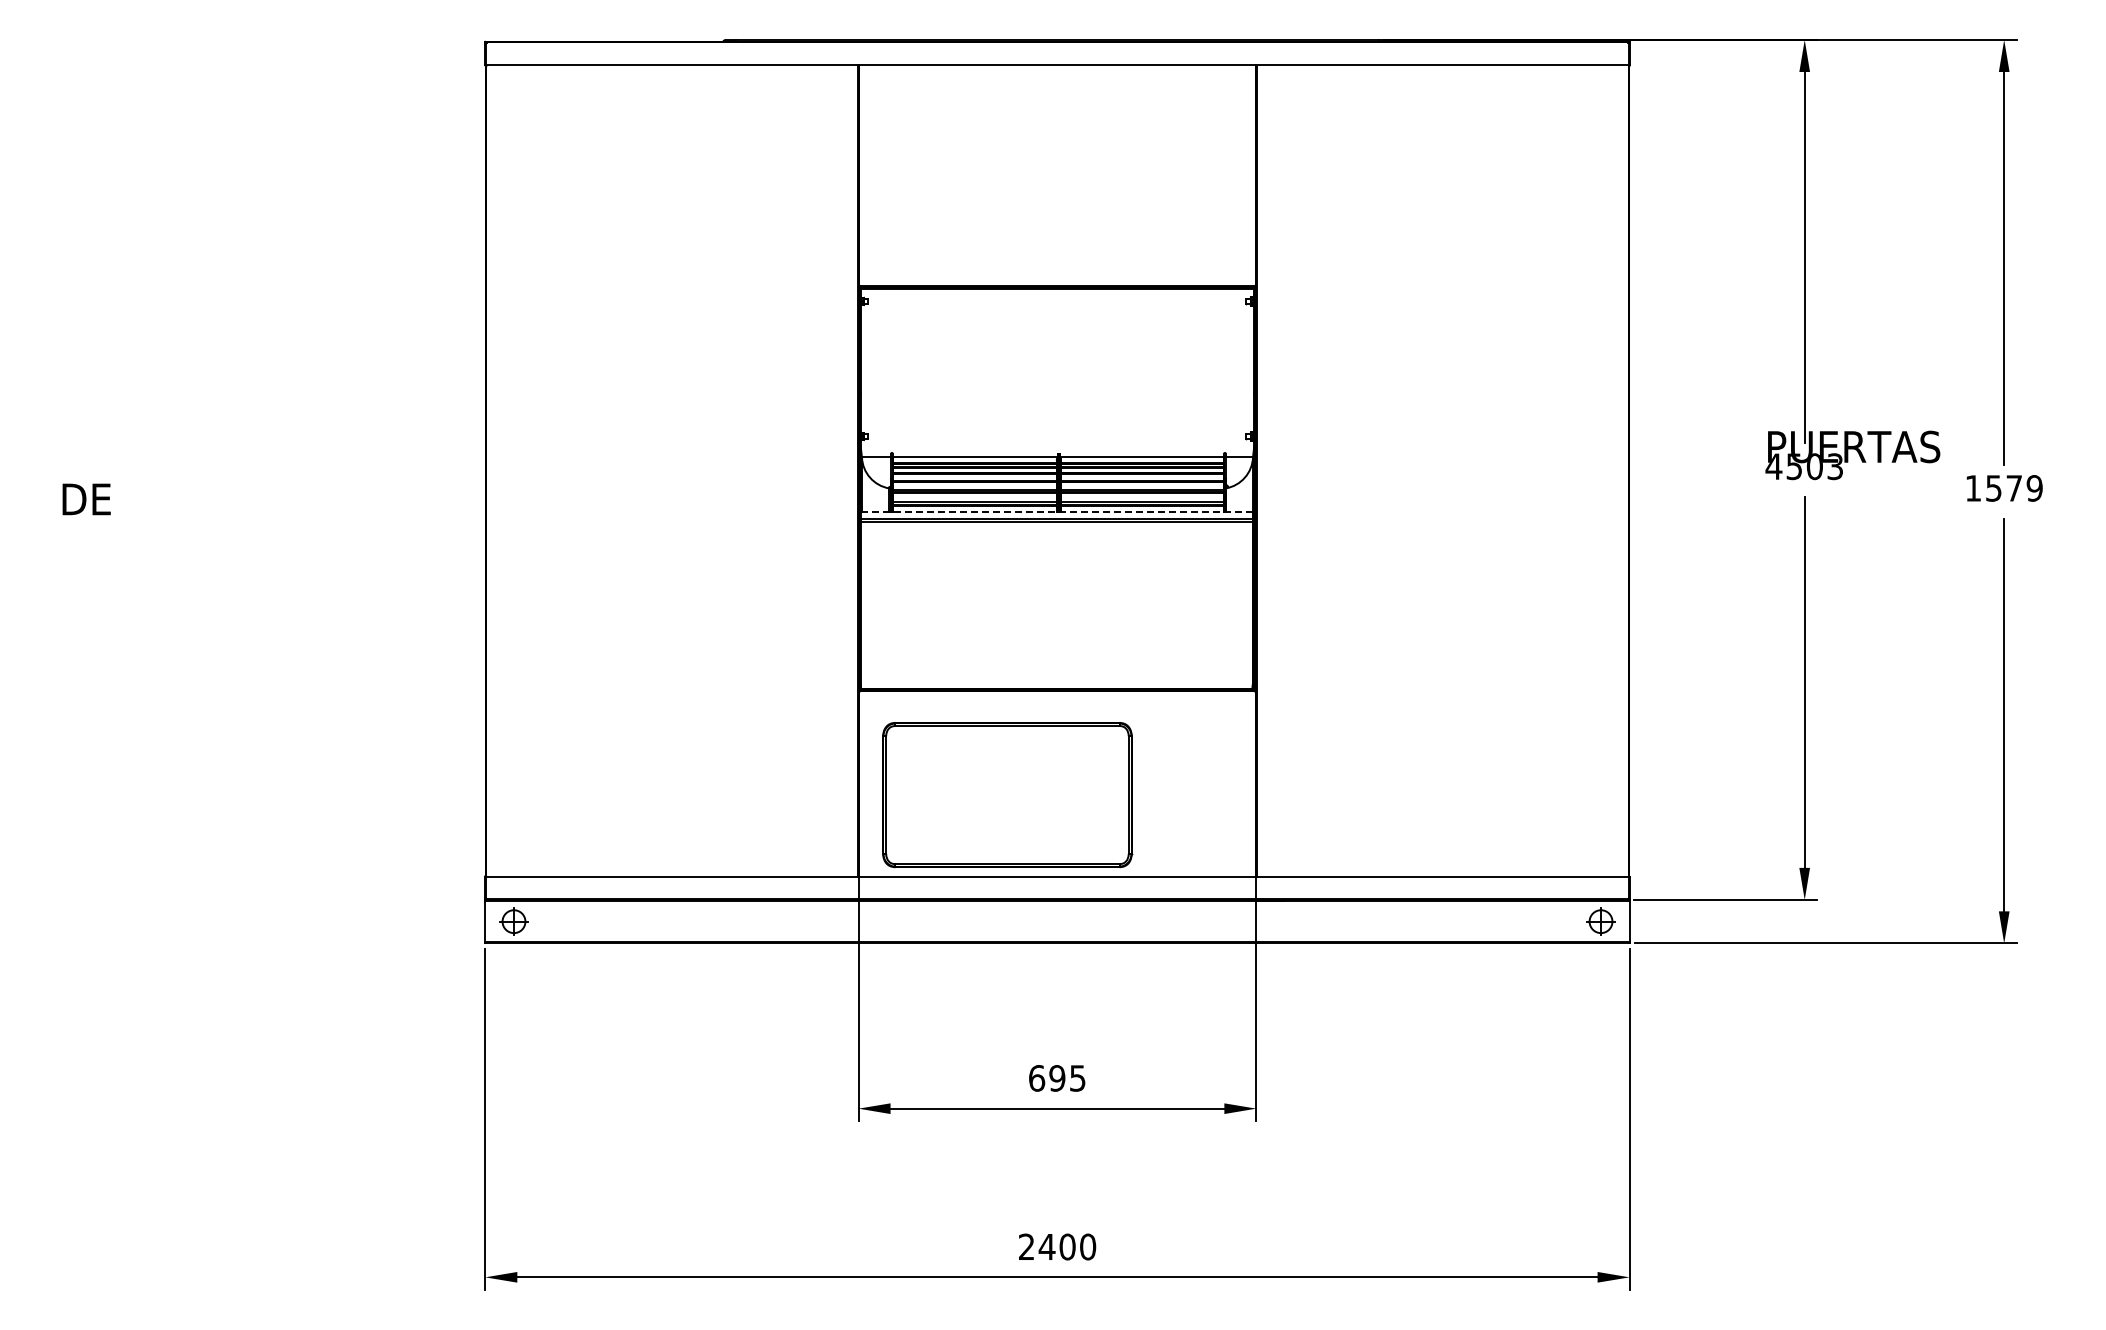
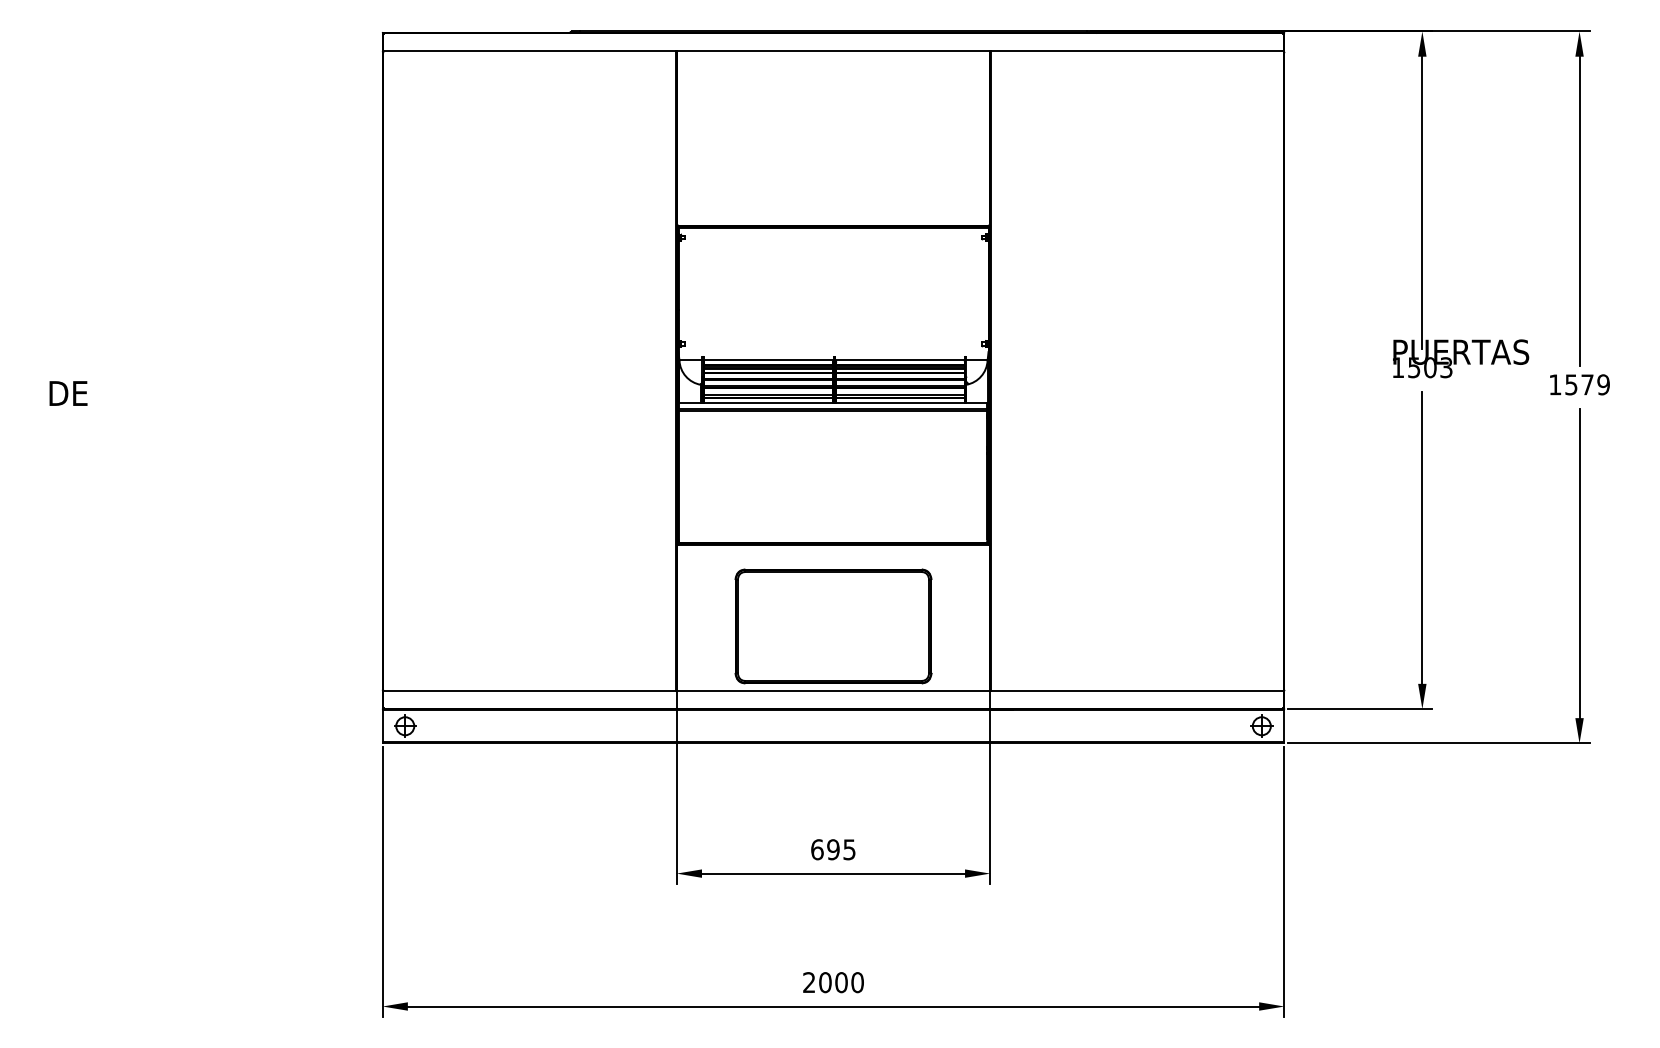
text: (1773, 466) -> (1397, 367), 4503 -> 1503
line: (1056, 511) -> (832, 403), dashed -> solid
part: (1007, 795) -> (833, 626), moved
text: (1046, 1246) -> (824, 982), 2400 -> 2000

